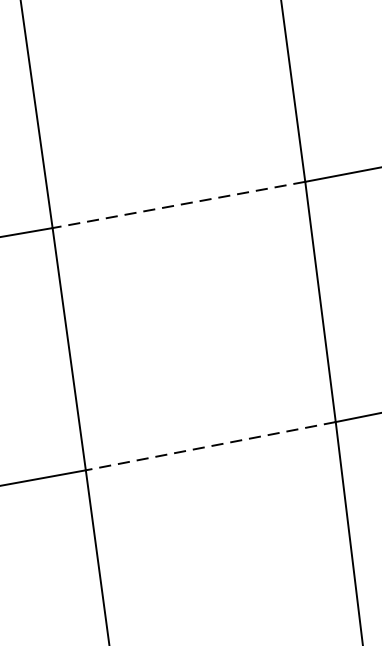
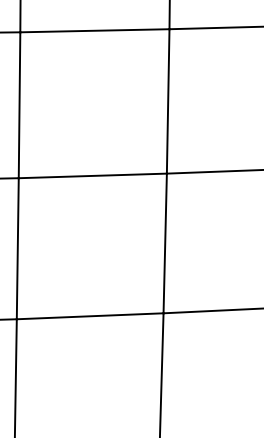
line: (178, 204) -> (92, 175), dashed -> solid
line: (209, 446) -> (89, 316), dashed -> solid

